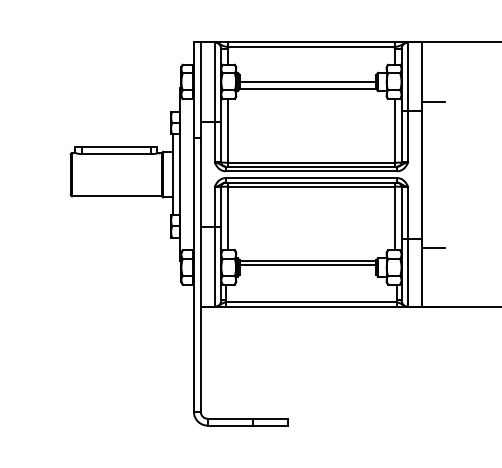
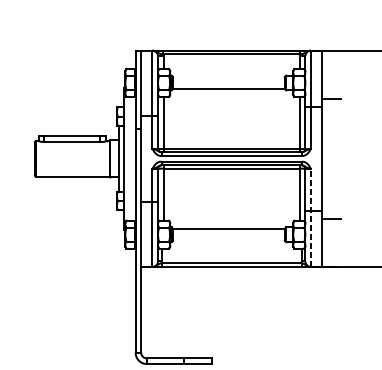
line: (307, 82) -> (228, 83), removed
line: (408, 247) -> (311, 218), solid -> dashed
line: (307, 265) -> (228, 233), removed

